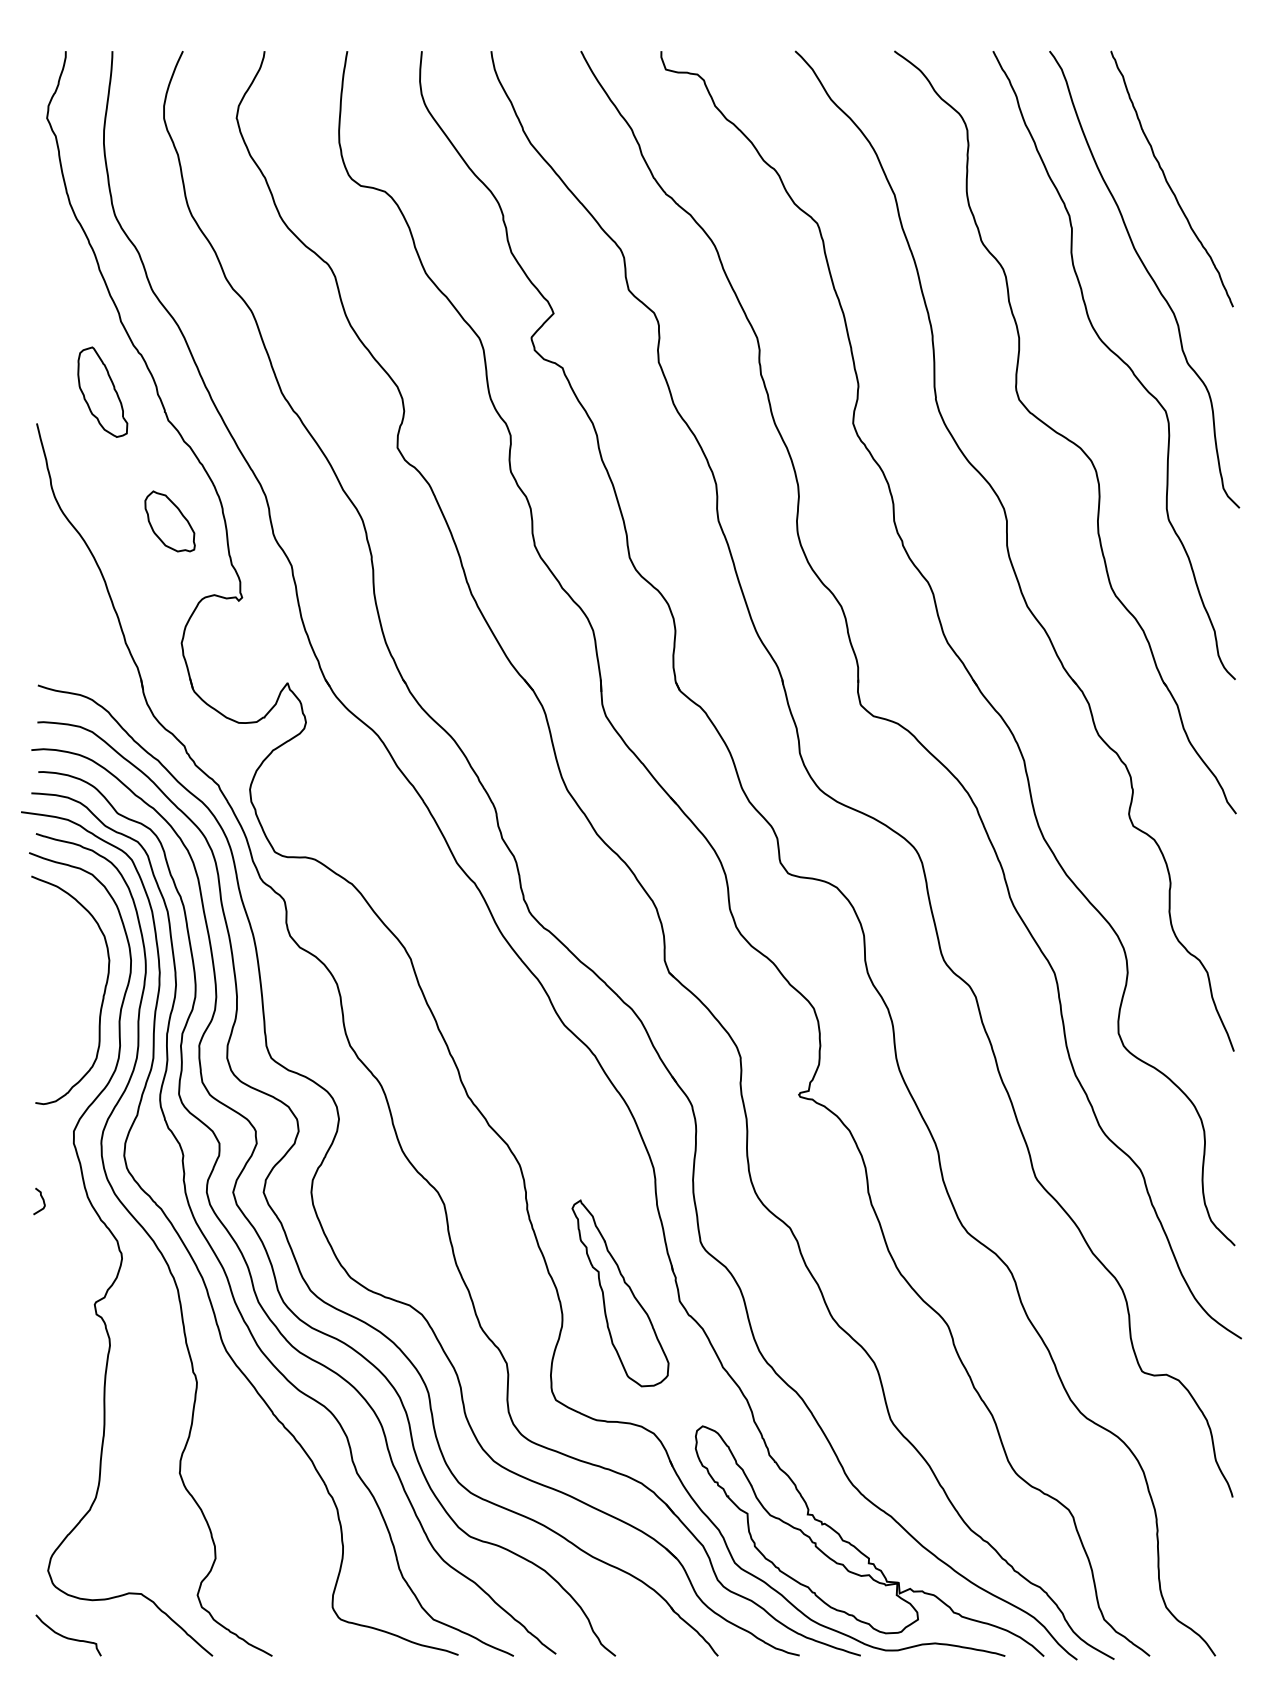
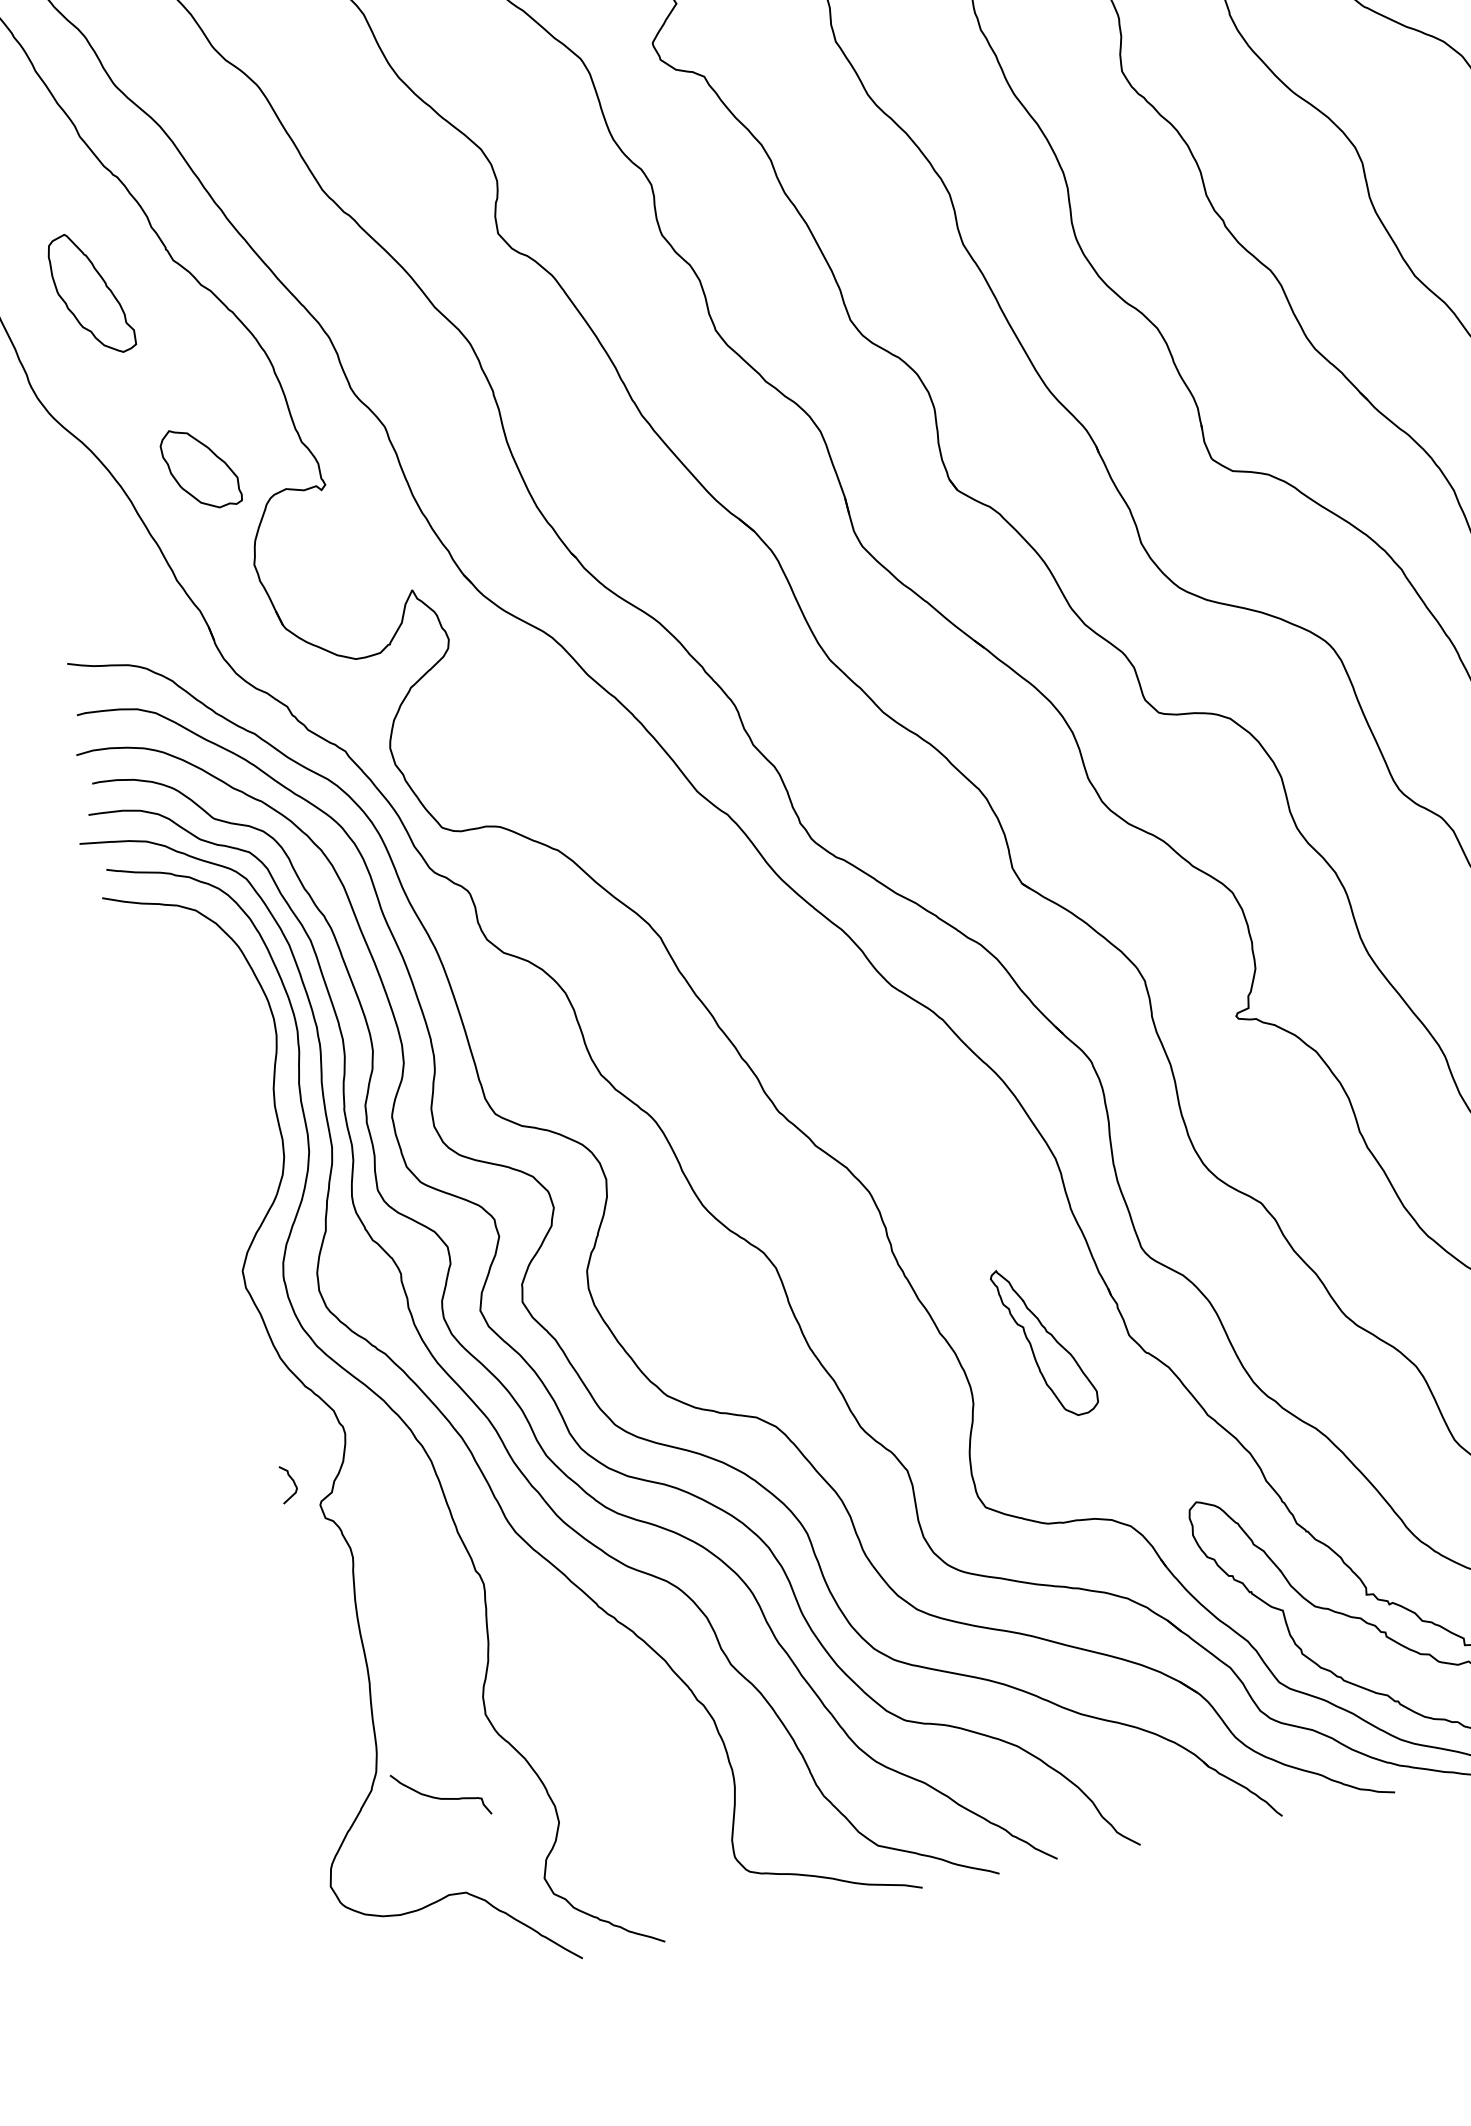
part: (102, 391) -> (90, 292), moved
part: (169, 521) -> (199, 468), moved
curve: (102, 996) -> (244, 1076), removed
curve: (42, 1200) -> (292, 1481), moved
part: (620, 1293) -> (1045, 1341), size x0.6
curve: (68, 1637) -> (441, 1797), moved

